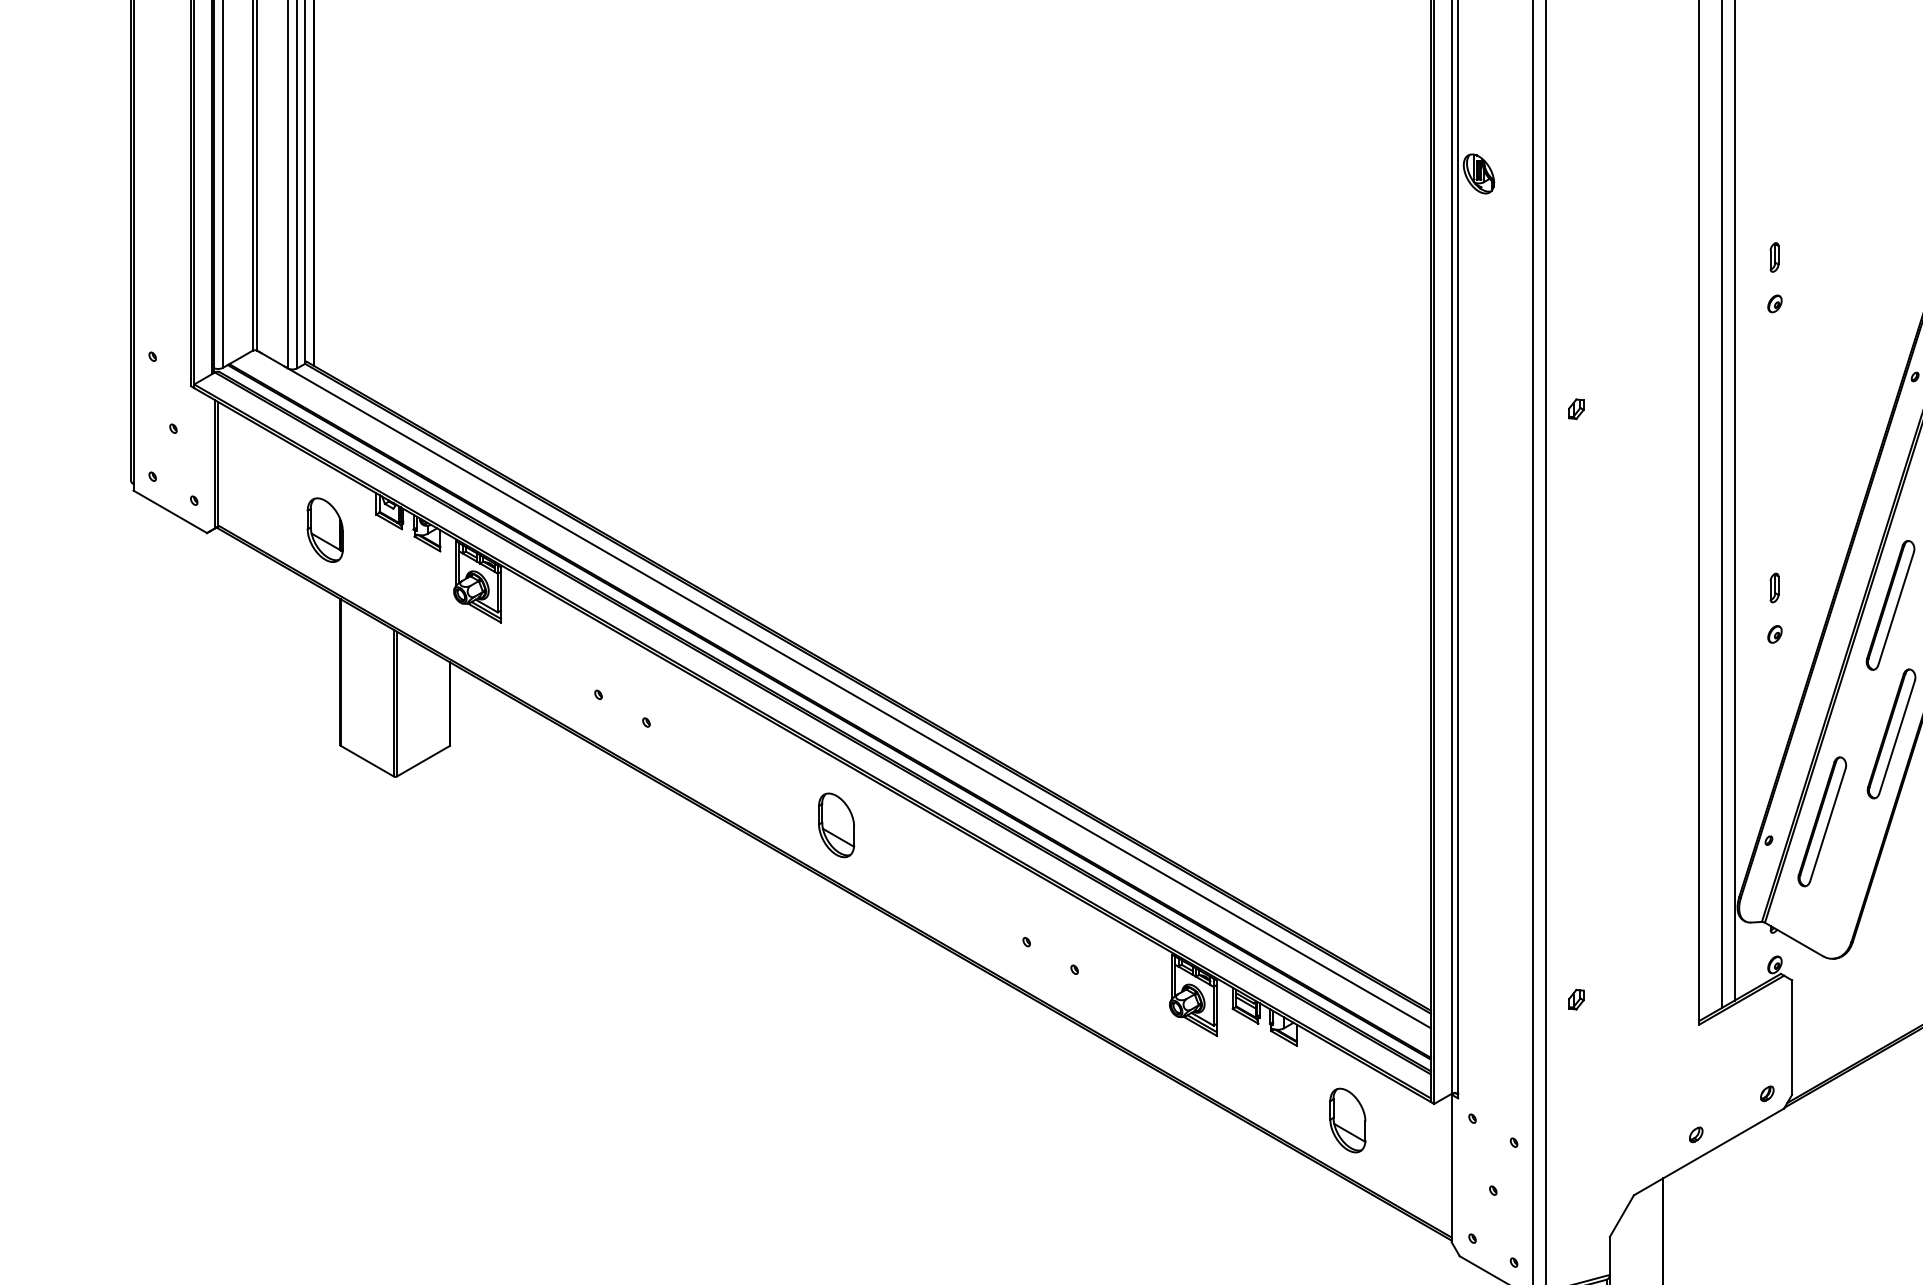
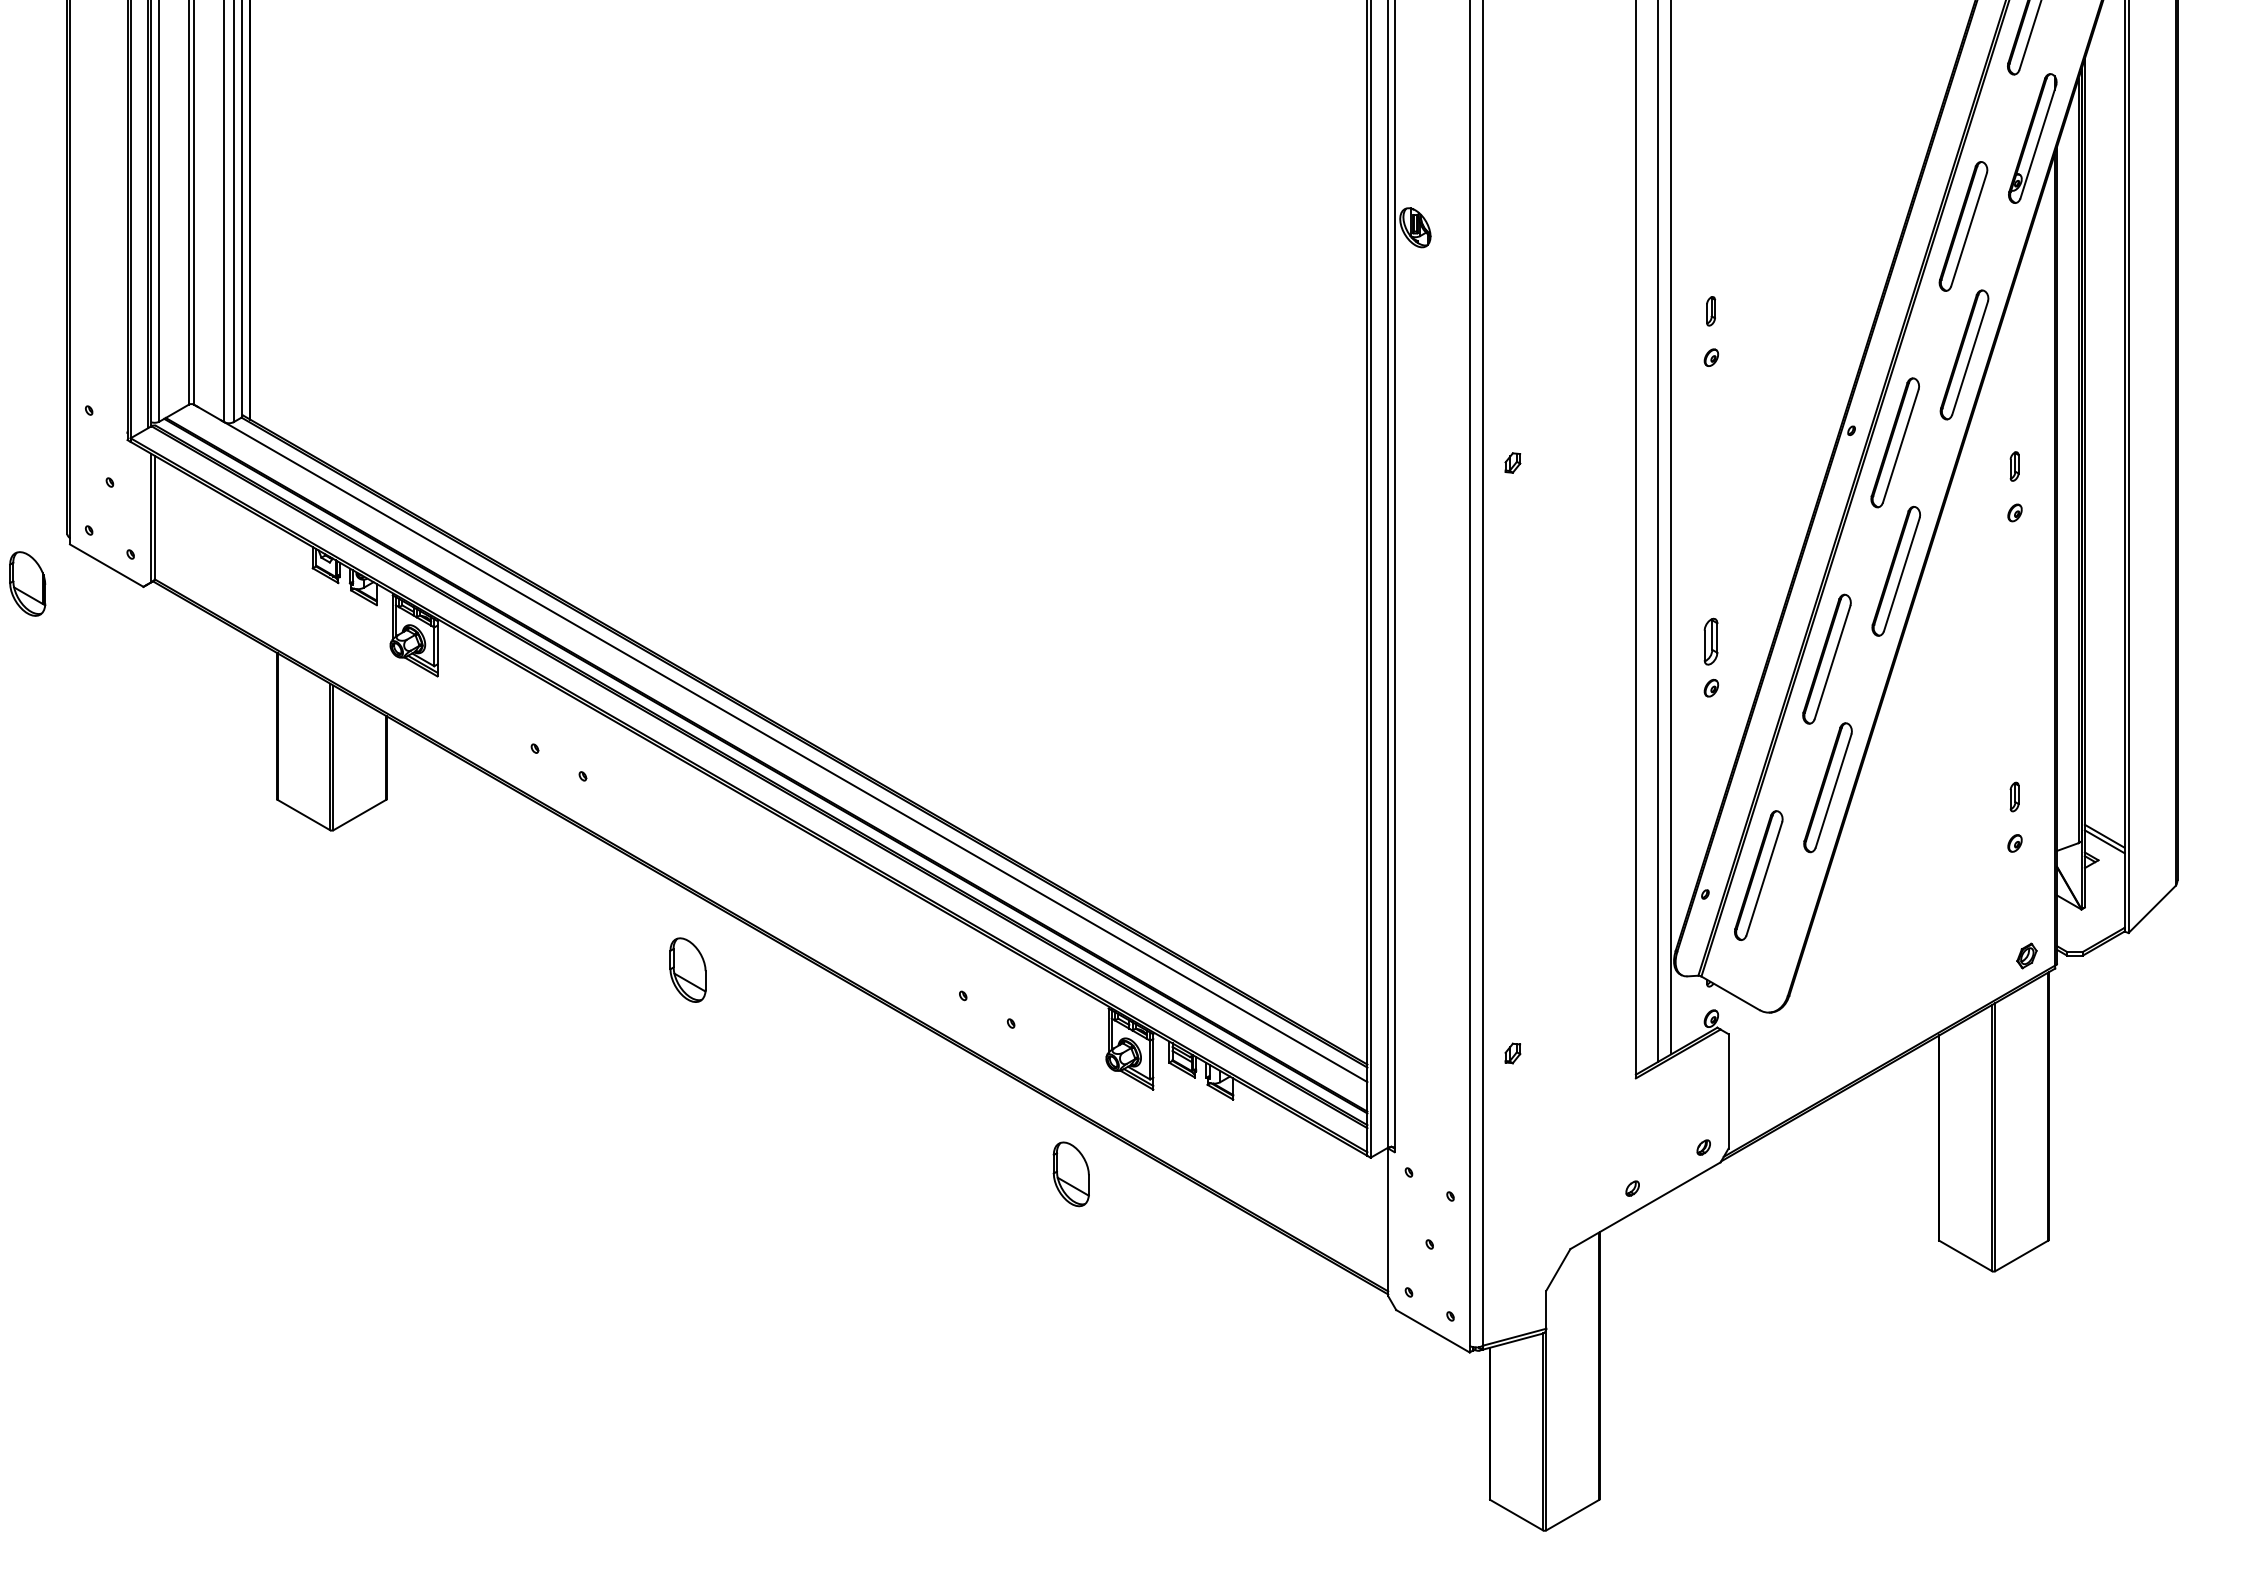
part: (325, 529) -> (27, 583), moved
part: (1774, 587) -> (1710, 641), size x1.6
part: (836, 824) -> (687, 969), moved
part: (1347, 1120) -> (1070, 1174), moved

